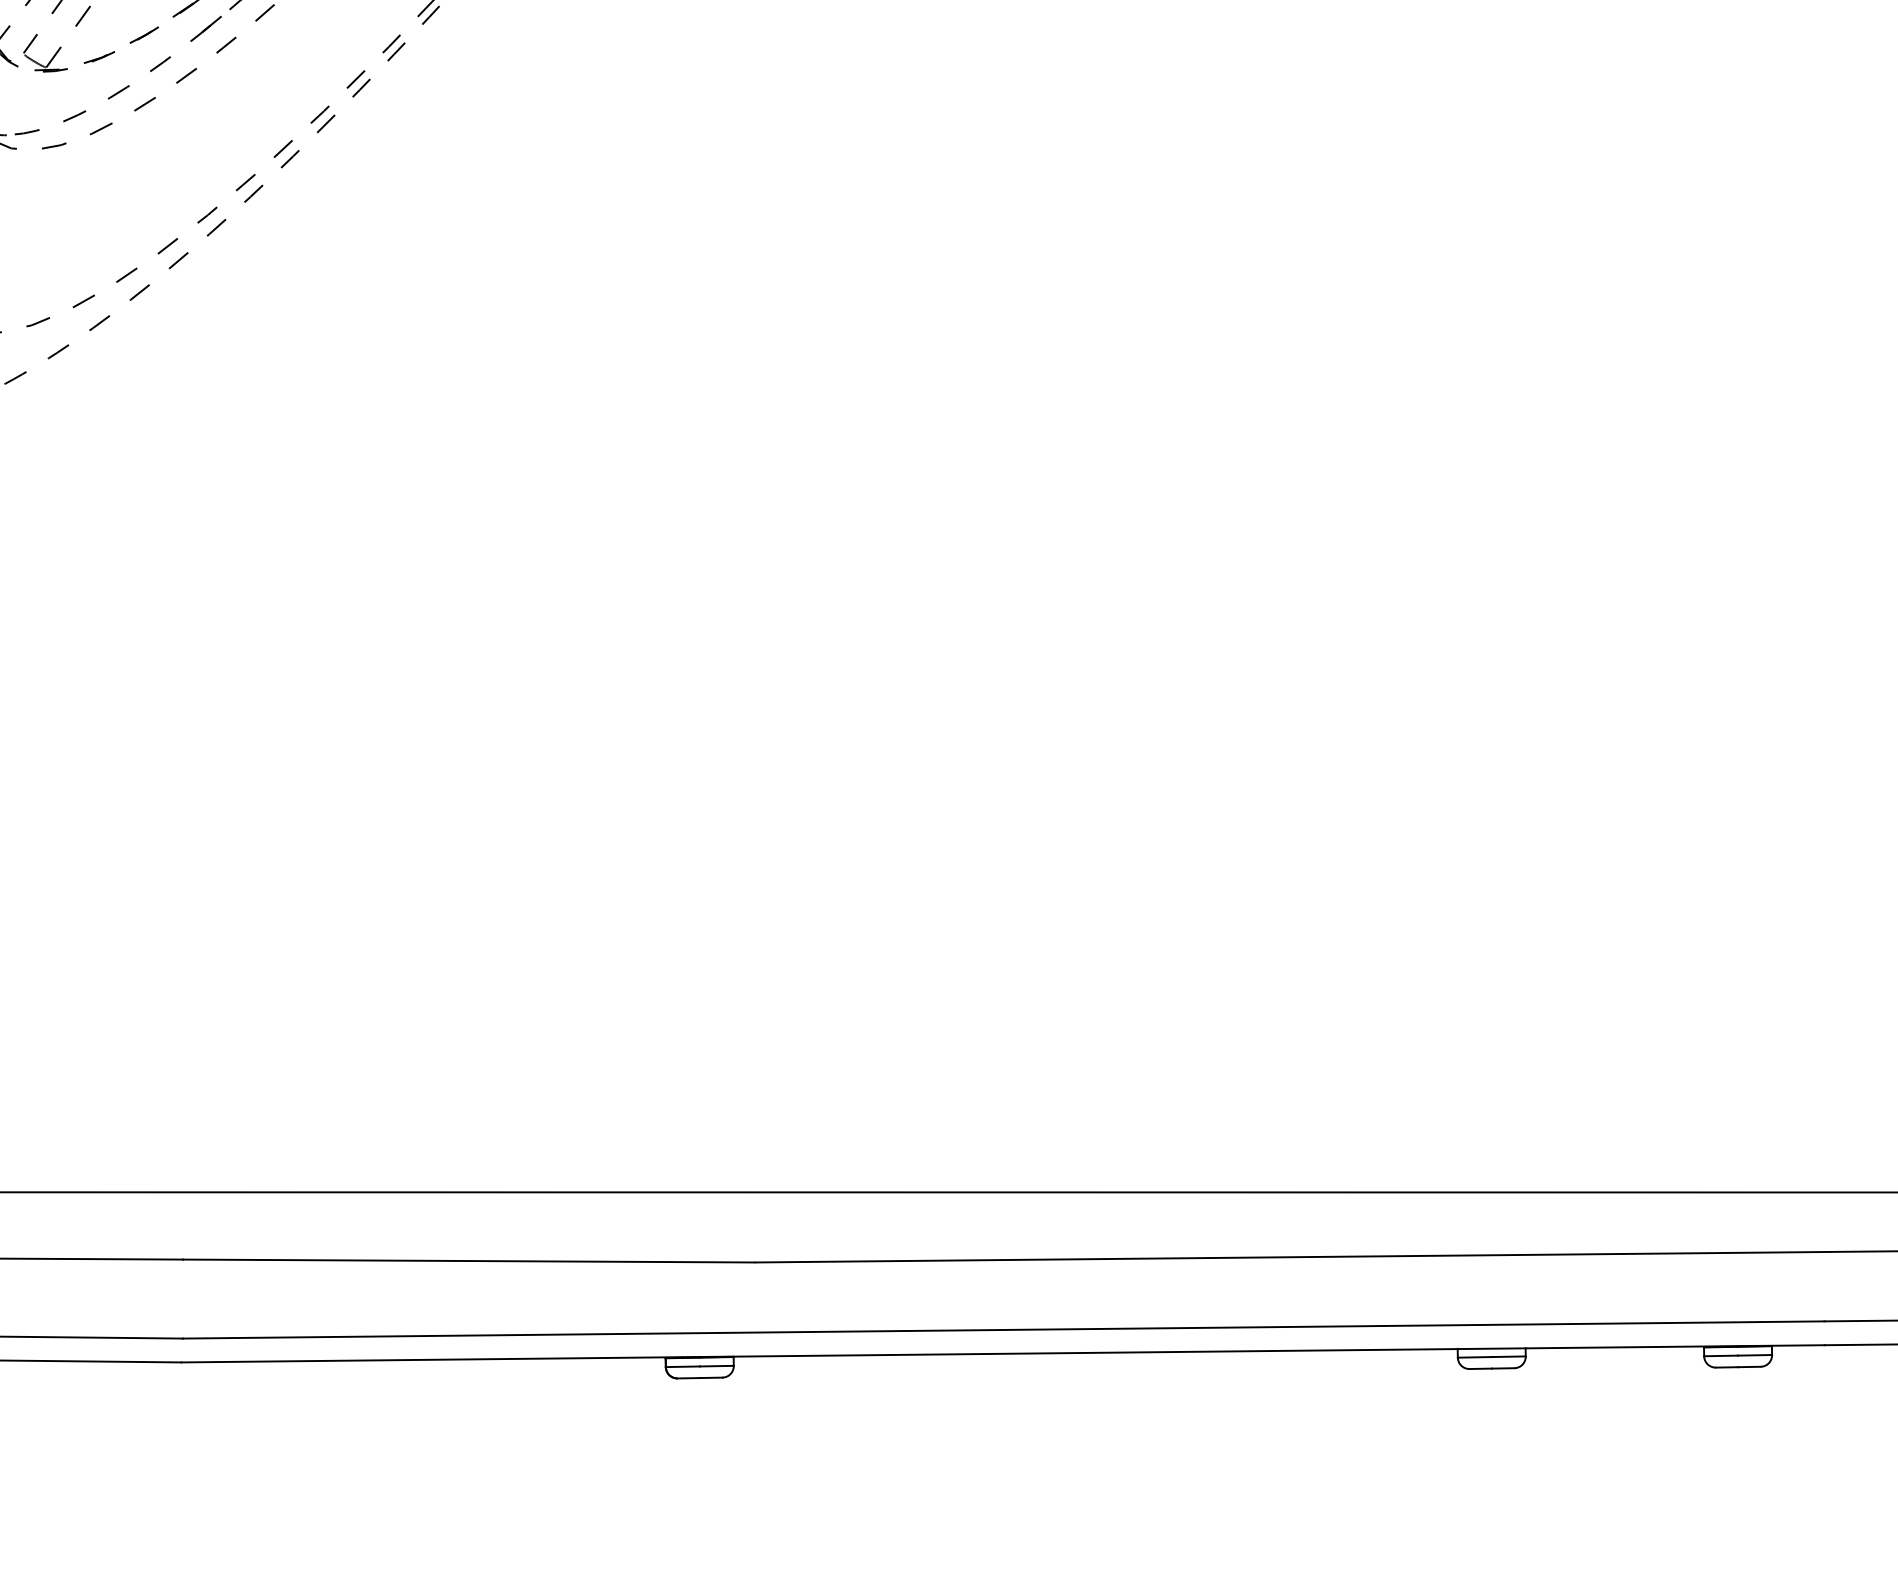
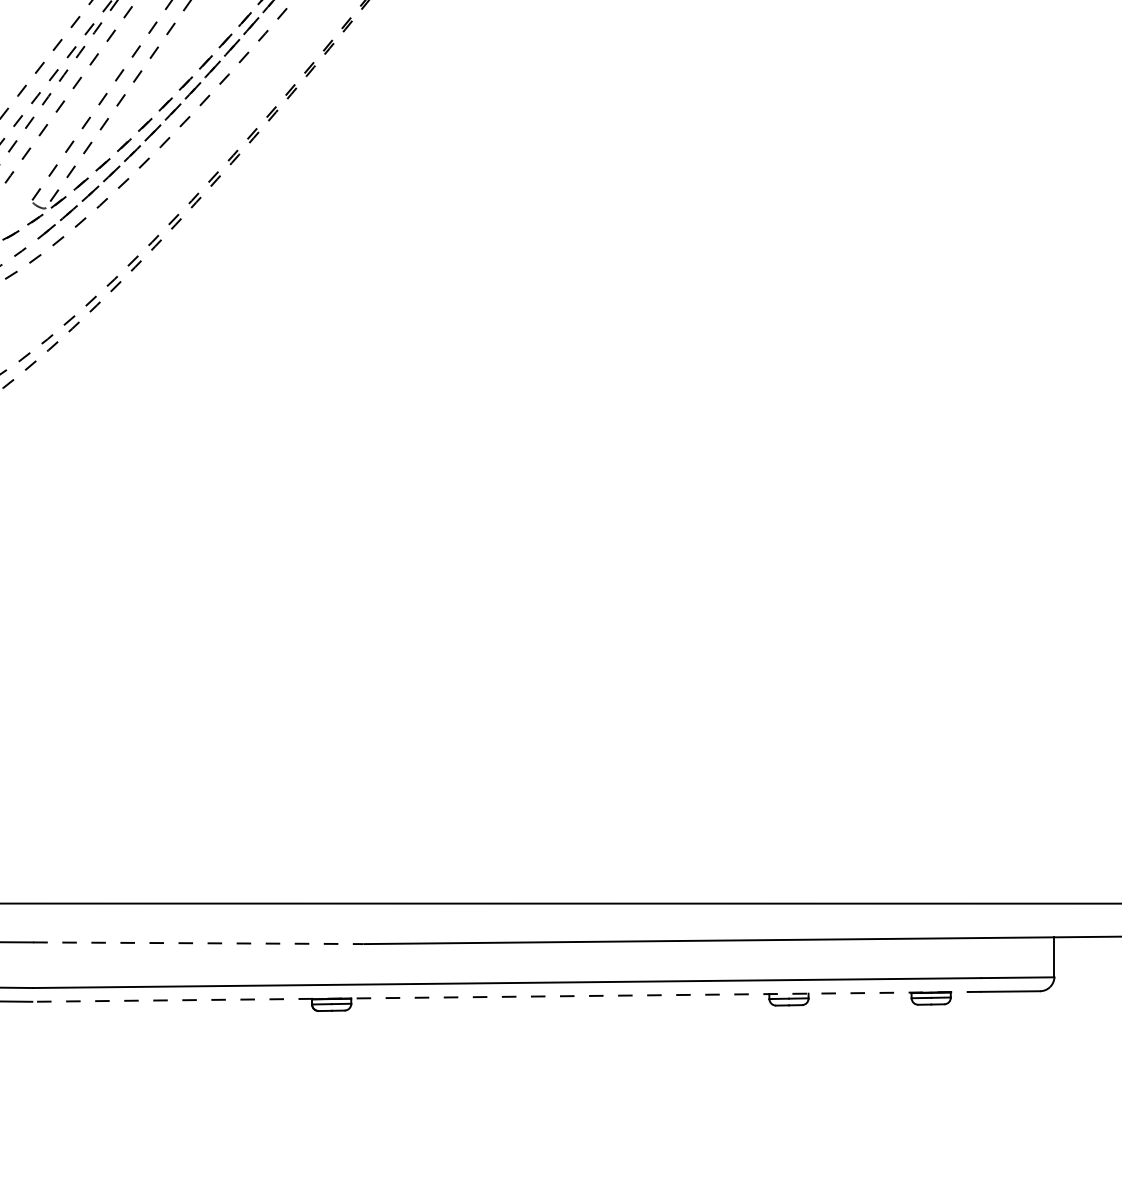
line: (469, 1261) -> (198, 943), solid -> dashed
line: (1002, 1353) -> (506, 996), solid -> dashed

